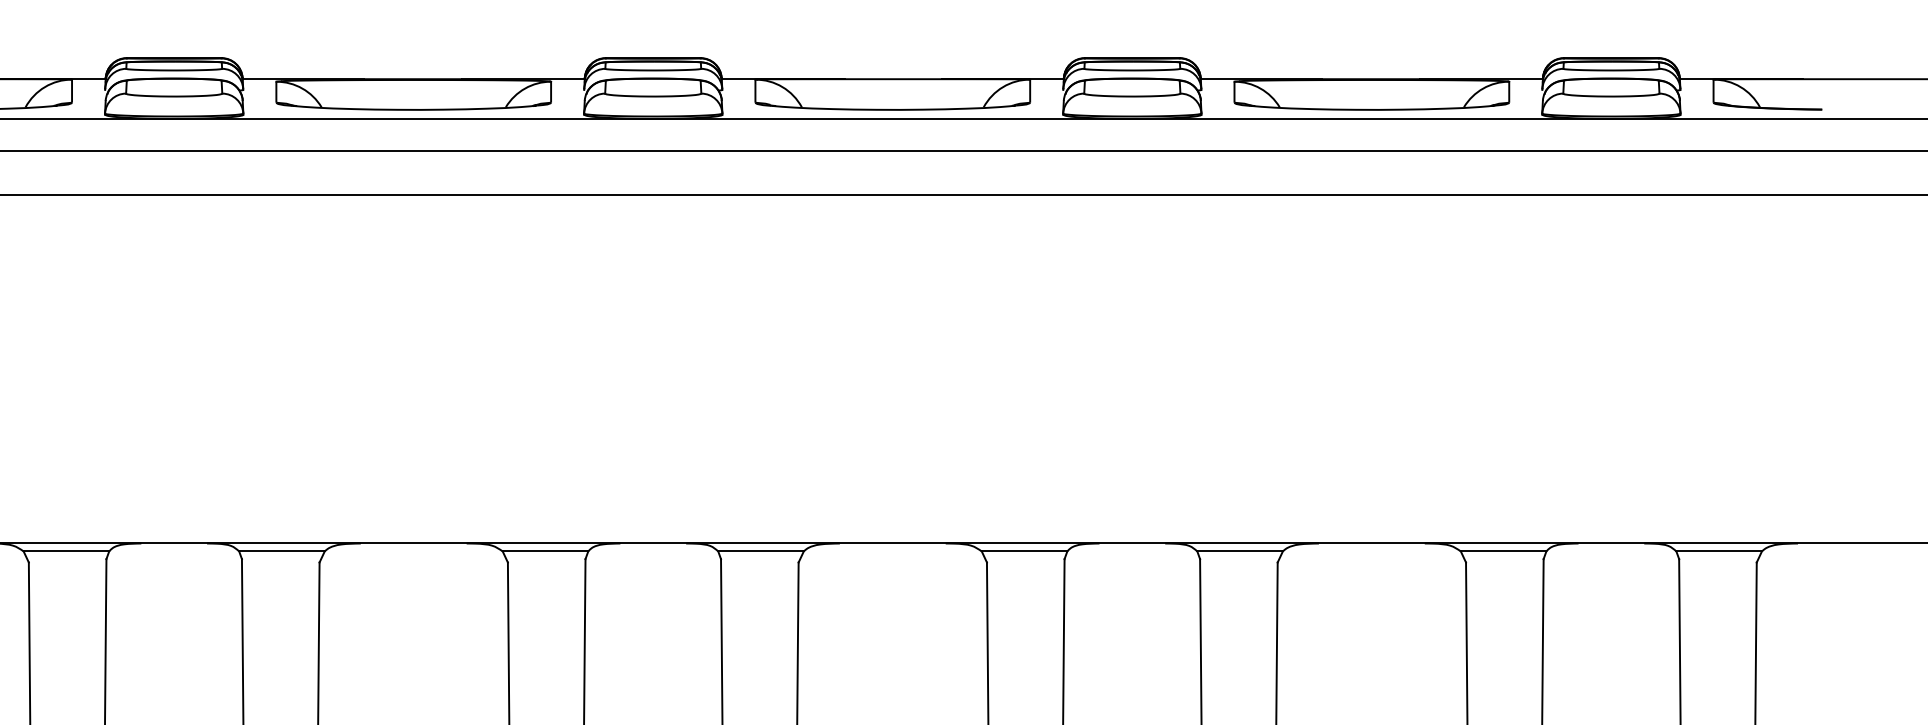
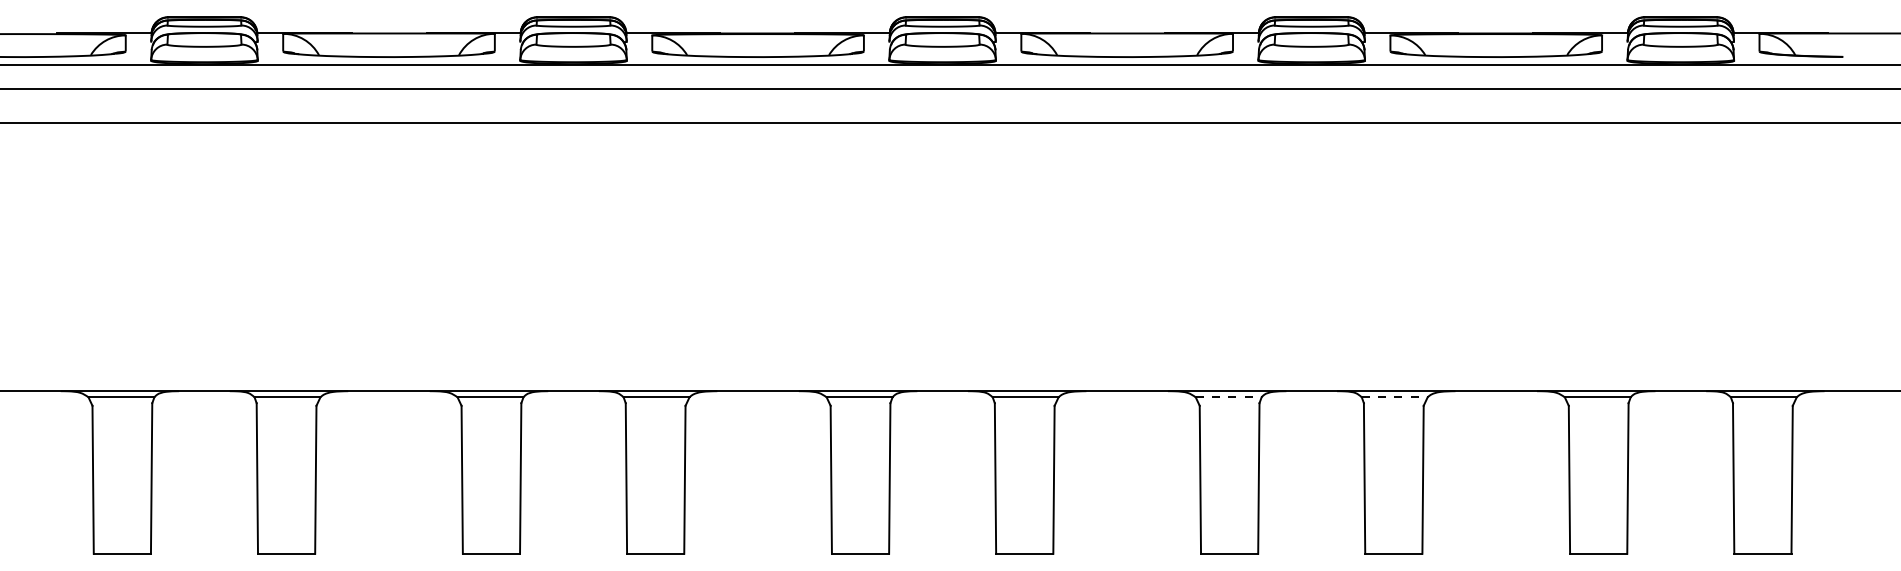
line: (1024, 551) -> (1228, 397), solid -> dashed
line: (1239, 551) -> (1394, 397), solid -> dashed

